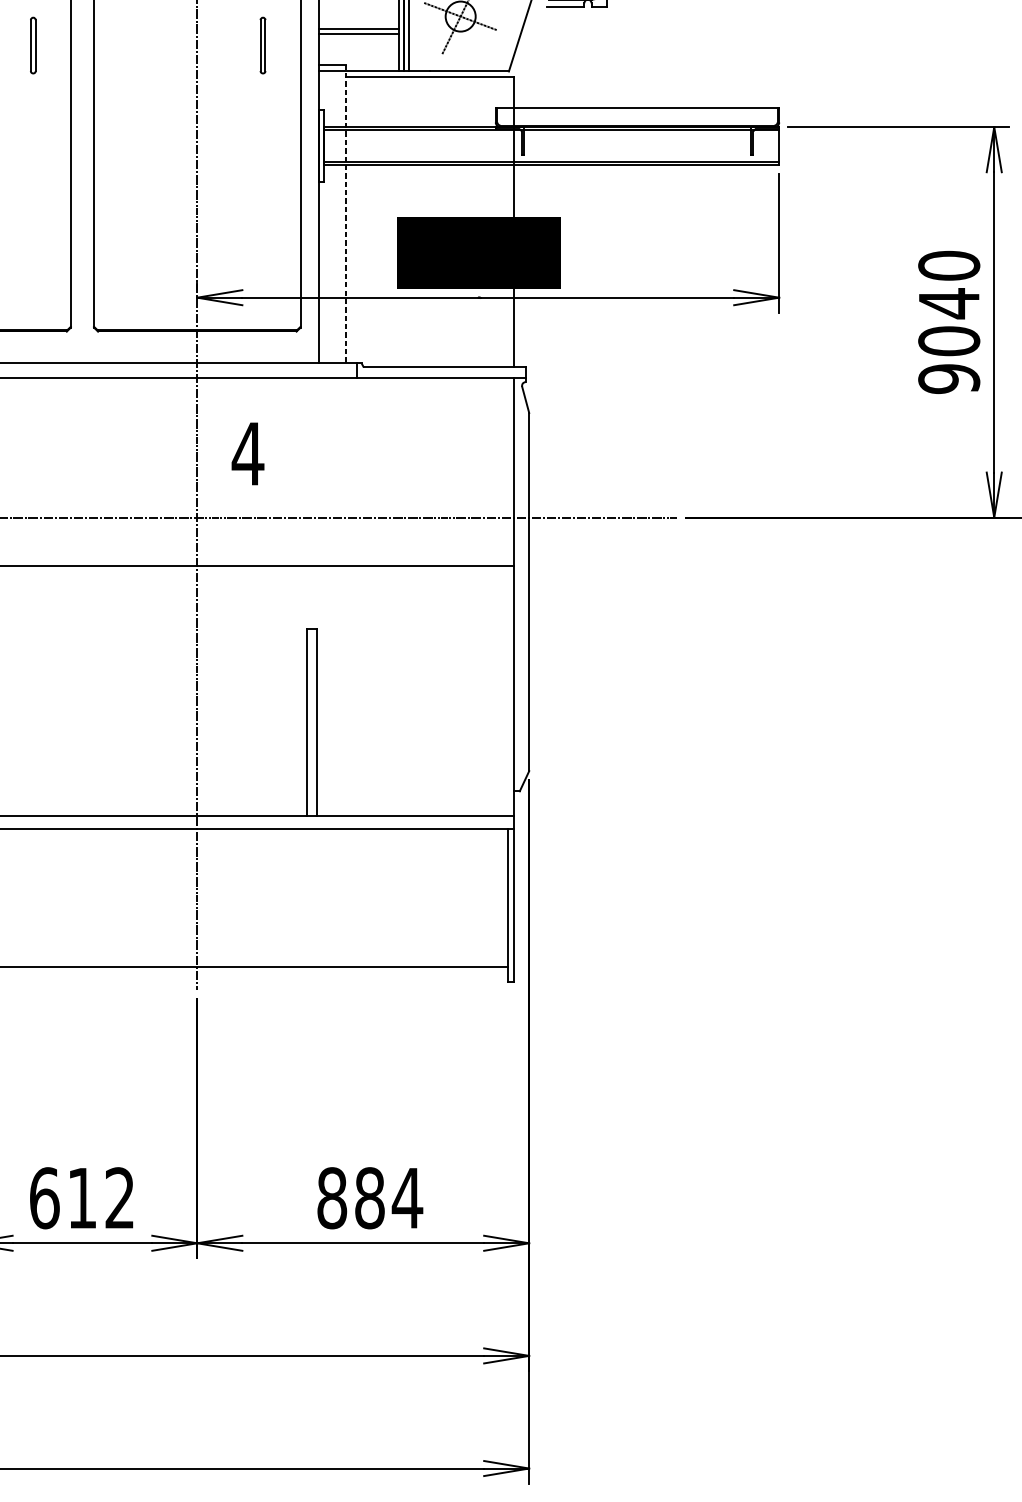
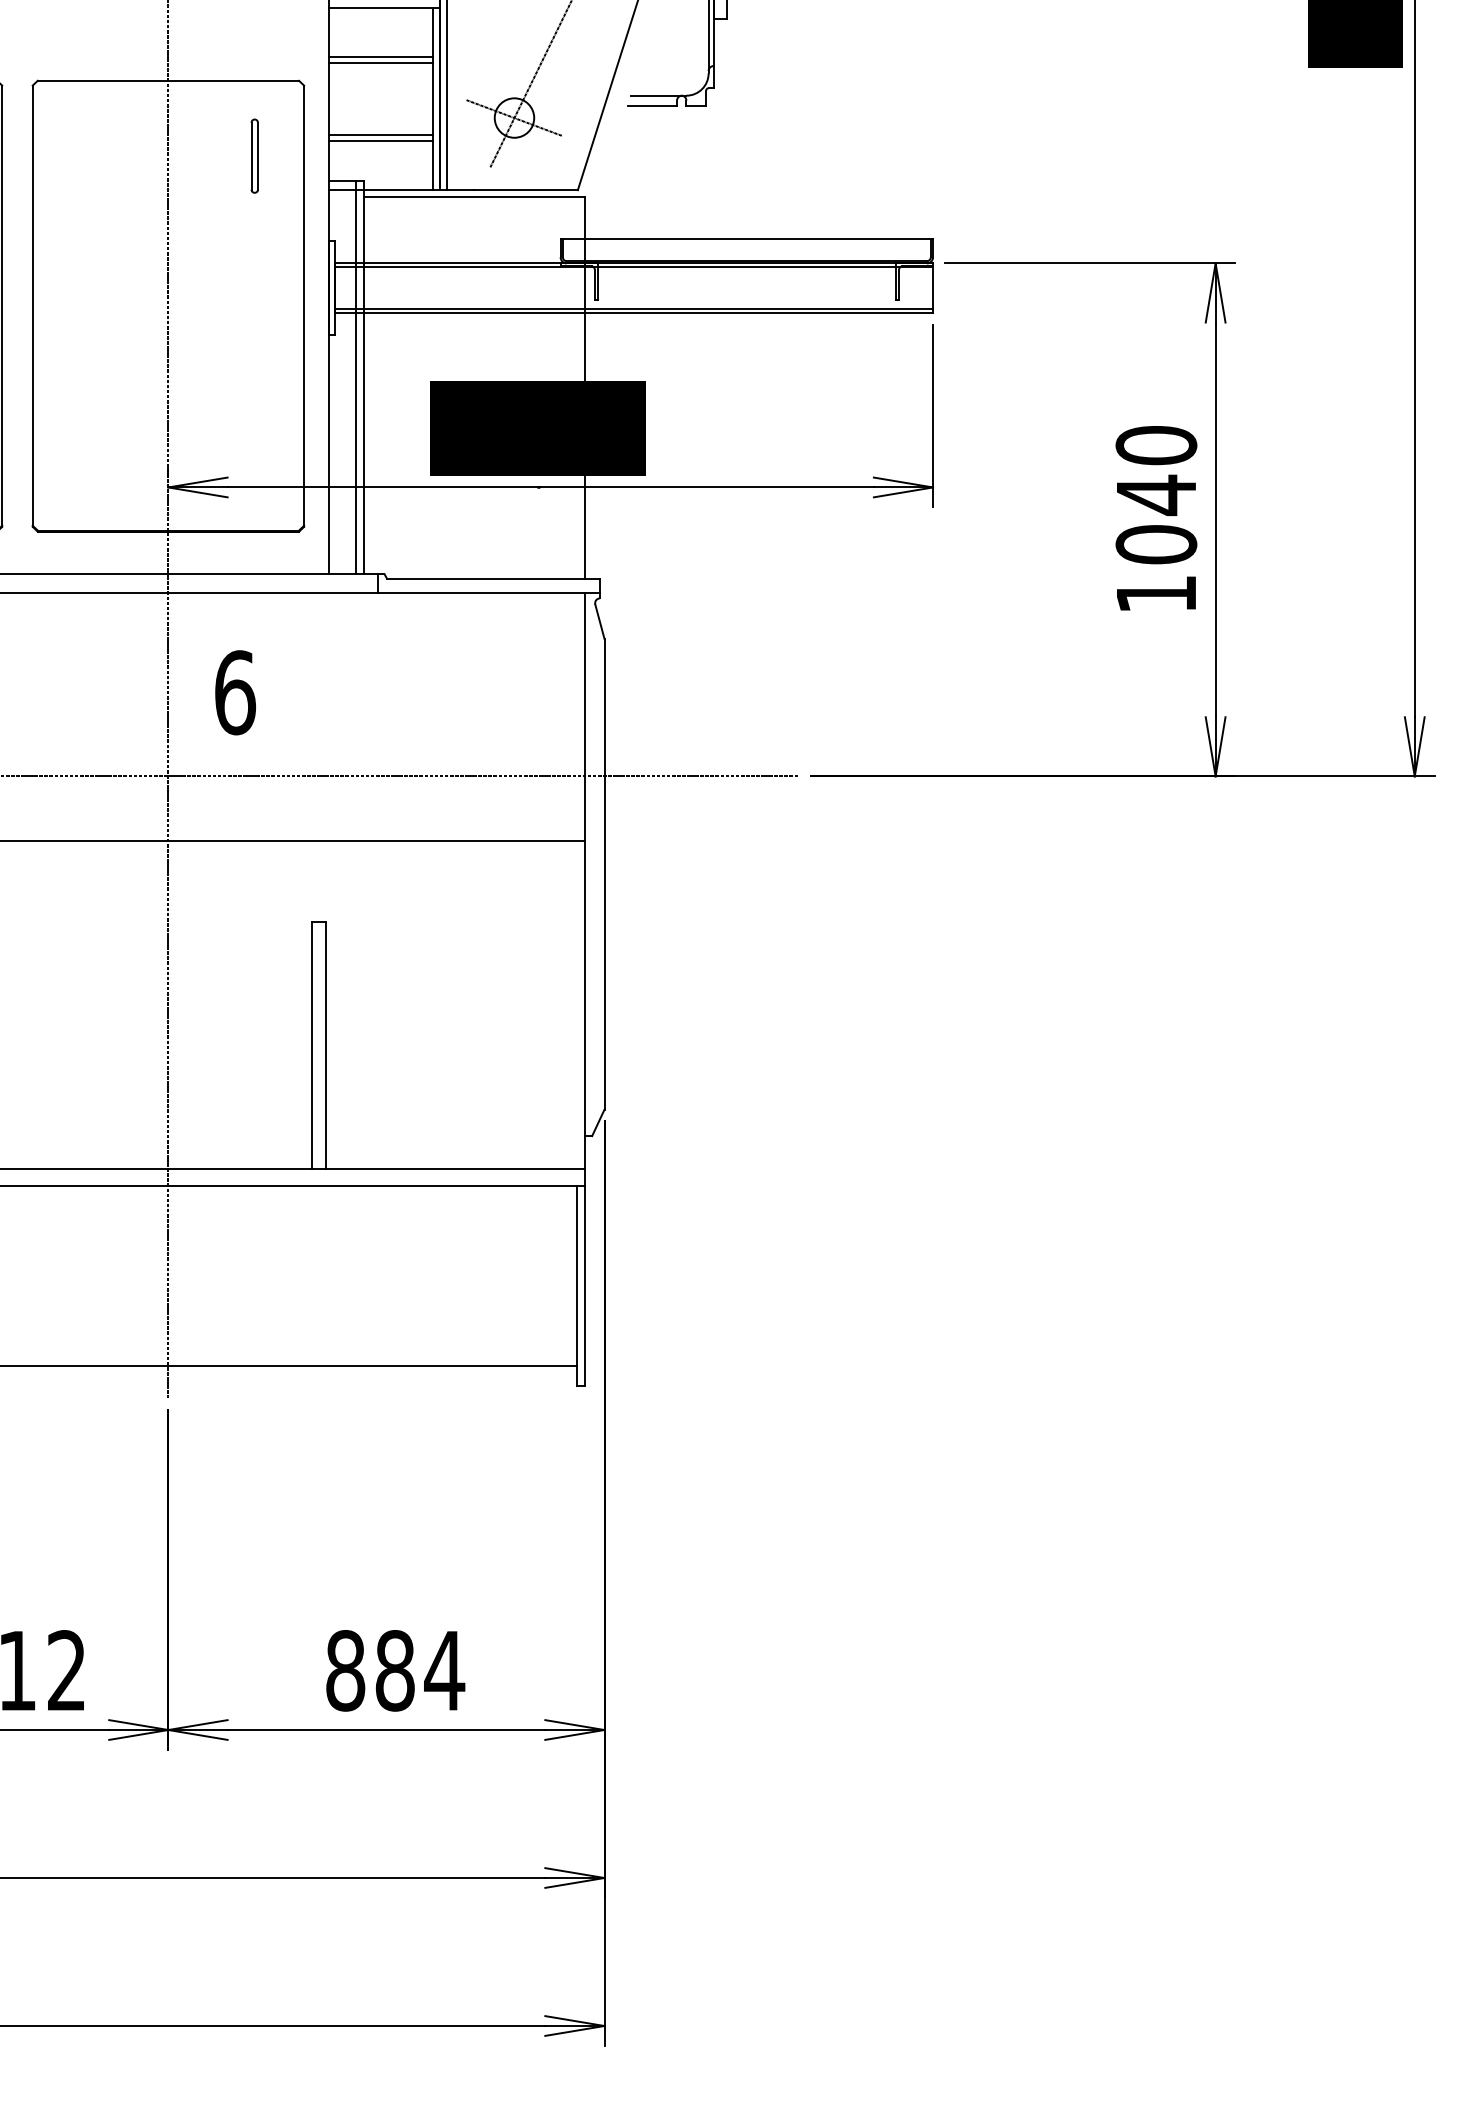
line: (339, 214) -> (355, 377), added
line: (345, 214) -> (363, 377), dashed -> solid
text: (949, 379) -> (1156, 594), 9040 -> 1040
text: (247, 453) -> (234, 692), 4 -> 6

